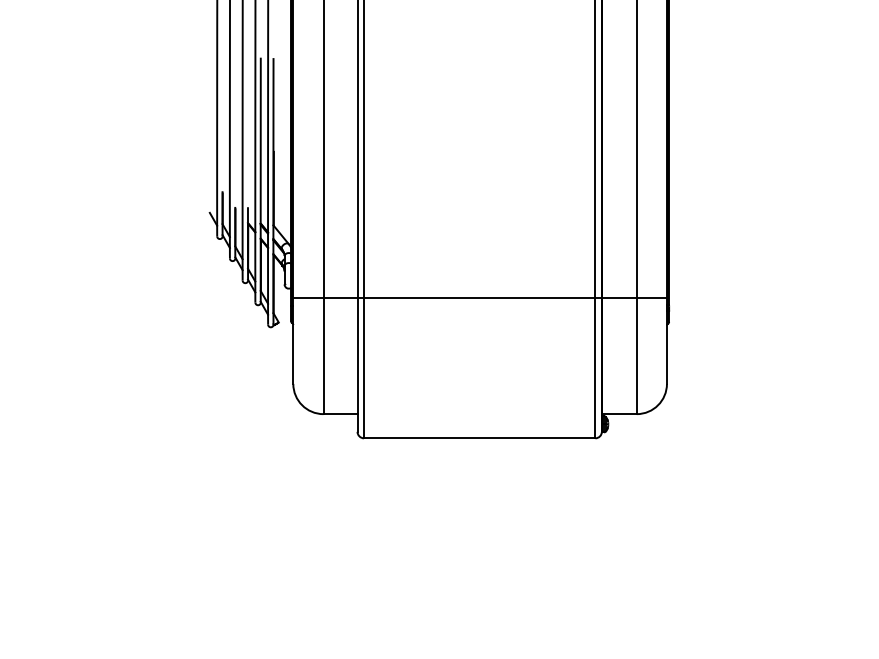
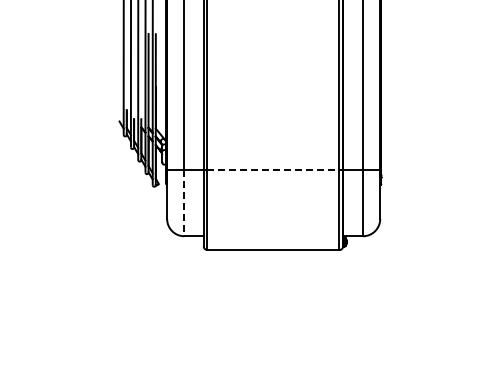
line: (479, 298) -> (273, 170), solid -> dashed
line: (323, 356) -> (184, 203), solid -> dashed

